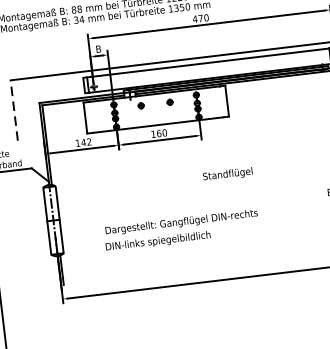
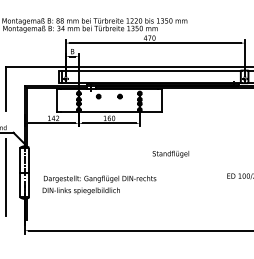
line: (13, 109) -> (5, 88), dashed -> solid
text: (227, 173) -> (170, 153), moved
text: (181, 229) -> (99, 184), moved
line: (28, 230) -> (5, 177), added

